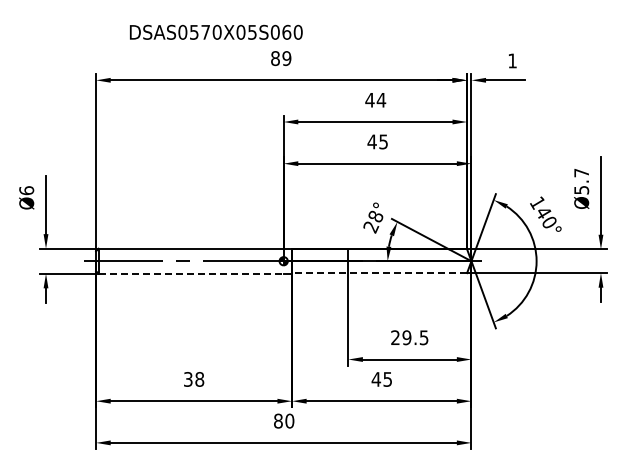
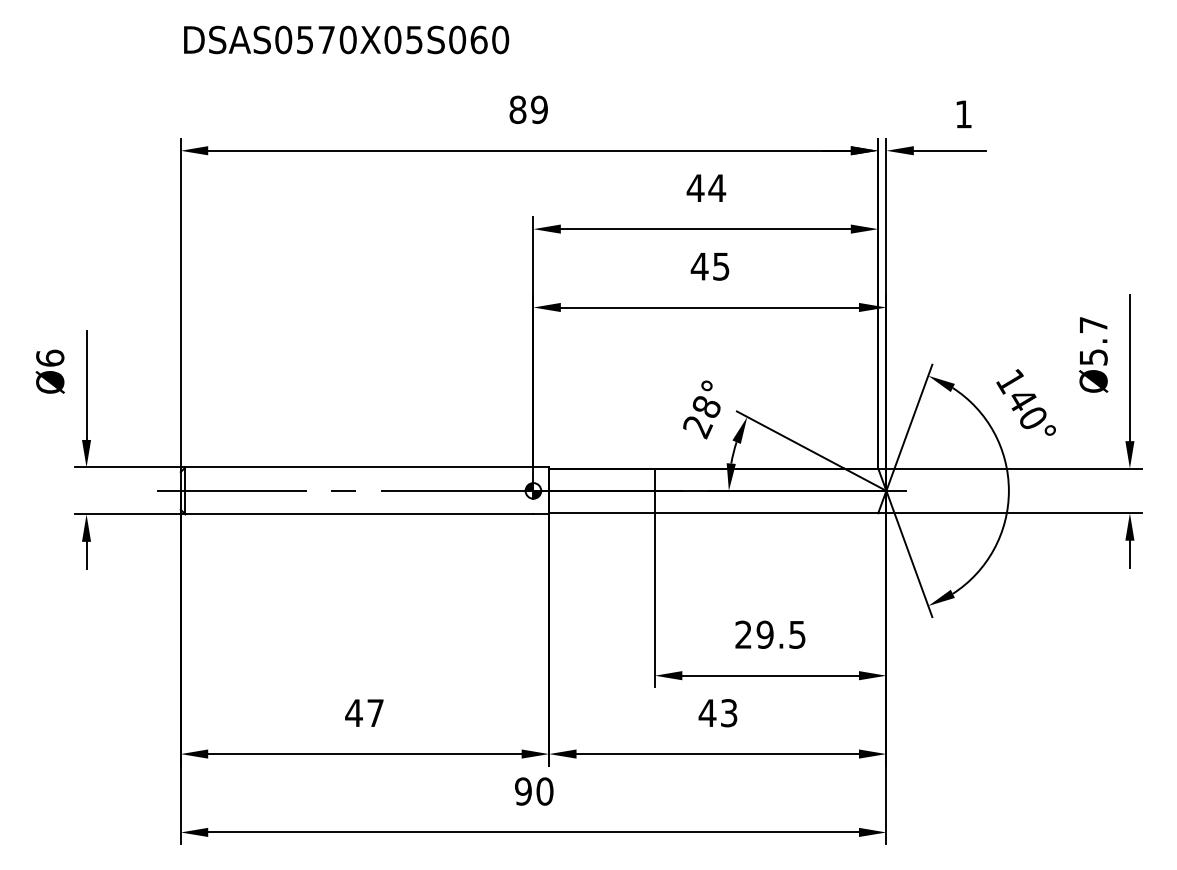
text: (216, 31) -> (346, 38), moved
line: (191, 273) -> (360, 513), dashed -> solid
line: (379, 273) -> (713, 513), dashed -> solid
text: (387, 378) -> (728, 711), 45 -> 43
text: (193, 379) -> (363, 713), 38 -> 47
text: (277, 420) -> (521, 790), 80 -> 90

